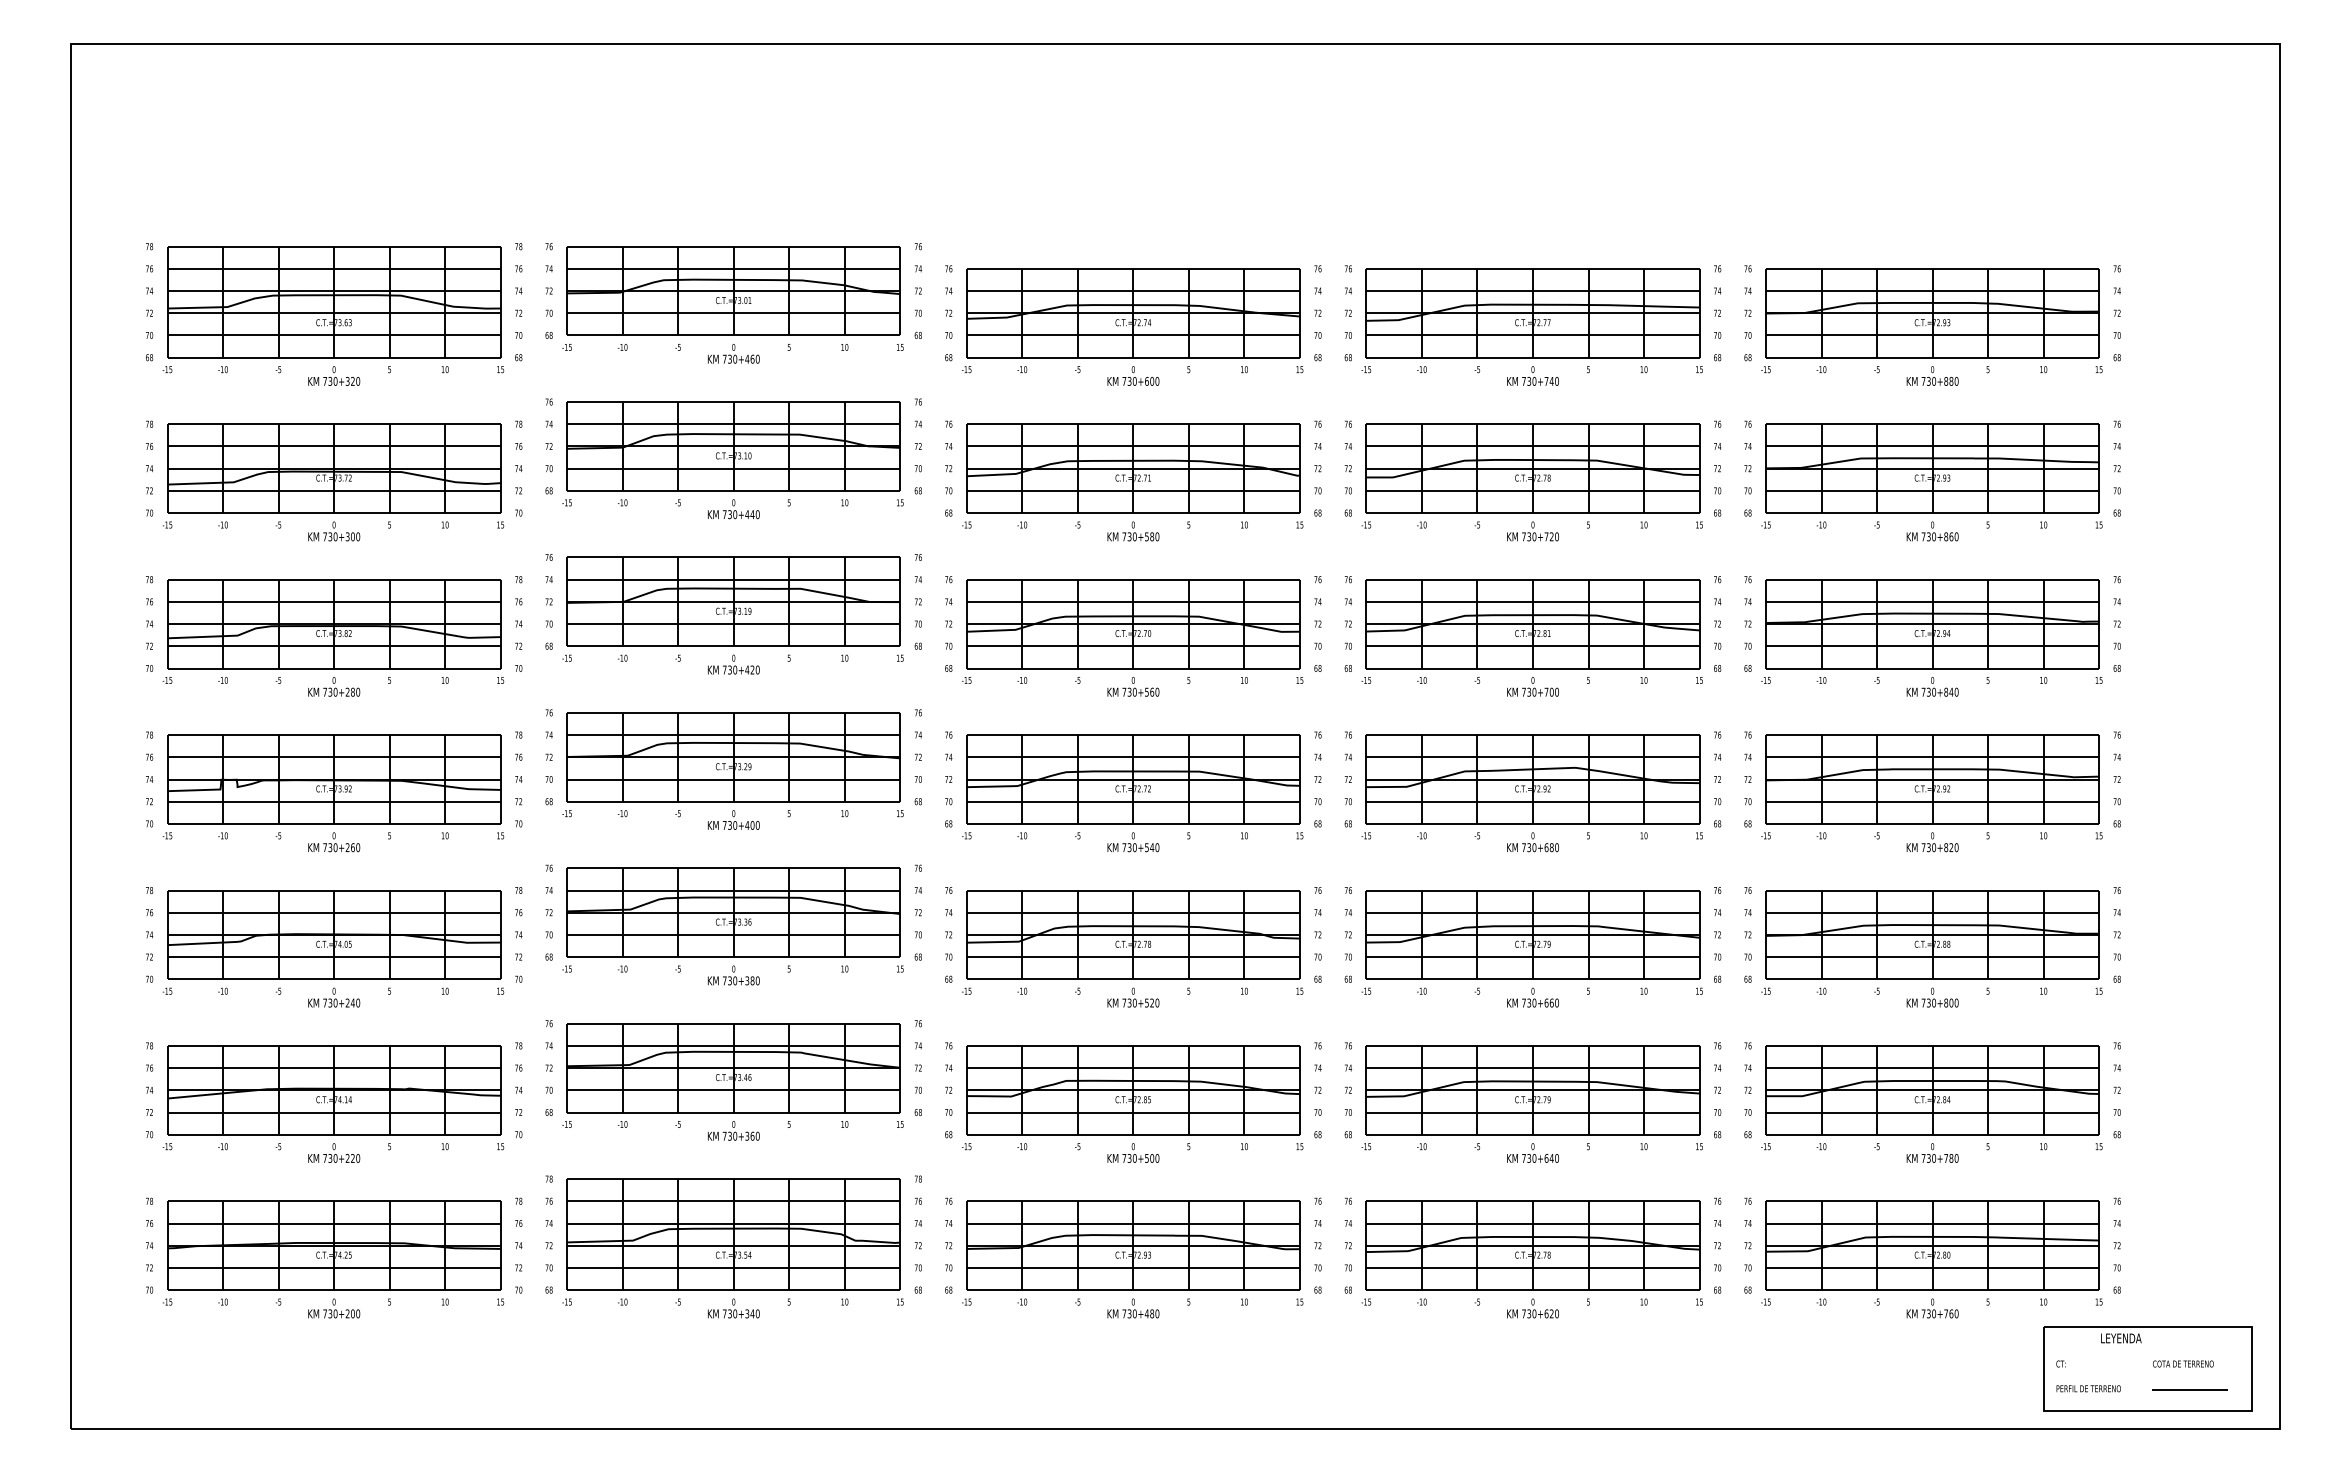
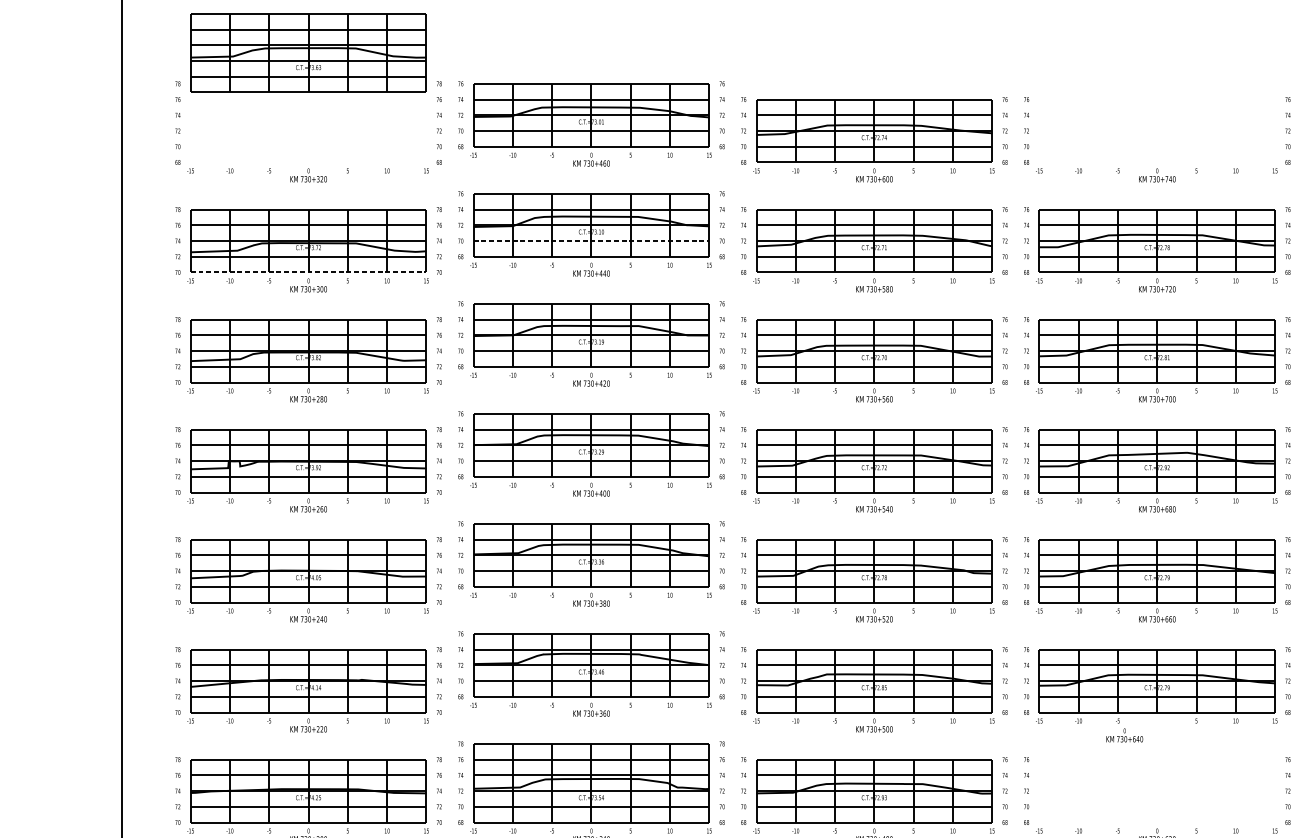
part: (334, 302) -> (308, 53), moved
part: (1532, 313) -> (1156, 131), removed
line: (733, 468) -> (591, 240), solid -> dashed
line: (334, 513) -> (308, 272), solid -> dashed
text: (1532, 1152) -> (1124, 735), moved
part: (1532, 1245) -> (1156, 790), removed

